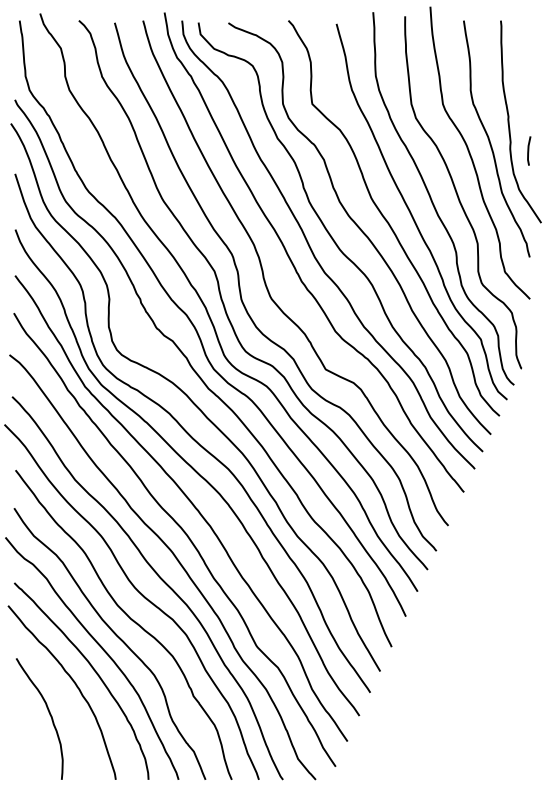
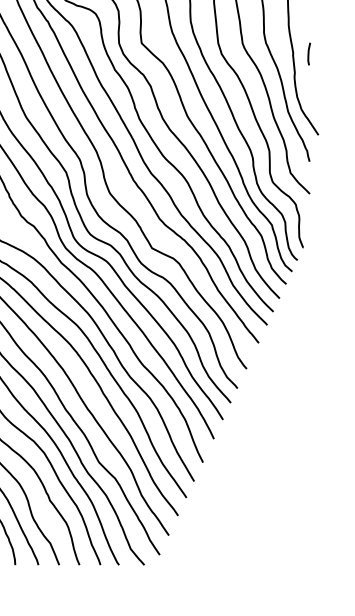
line: (529, 150) -> (309, 53), moved

